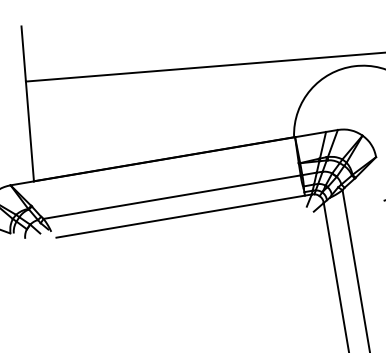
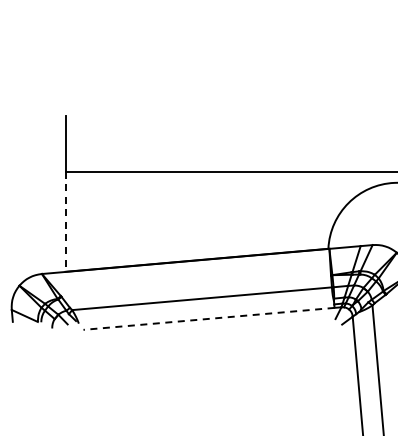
line: (29, 131) -> (65, 221), solid -> dashed
line: (180, 216) -> (208, 318), solid -> dashed

